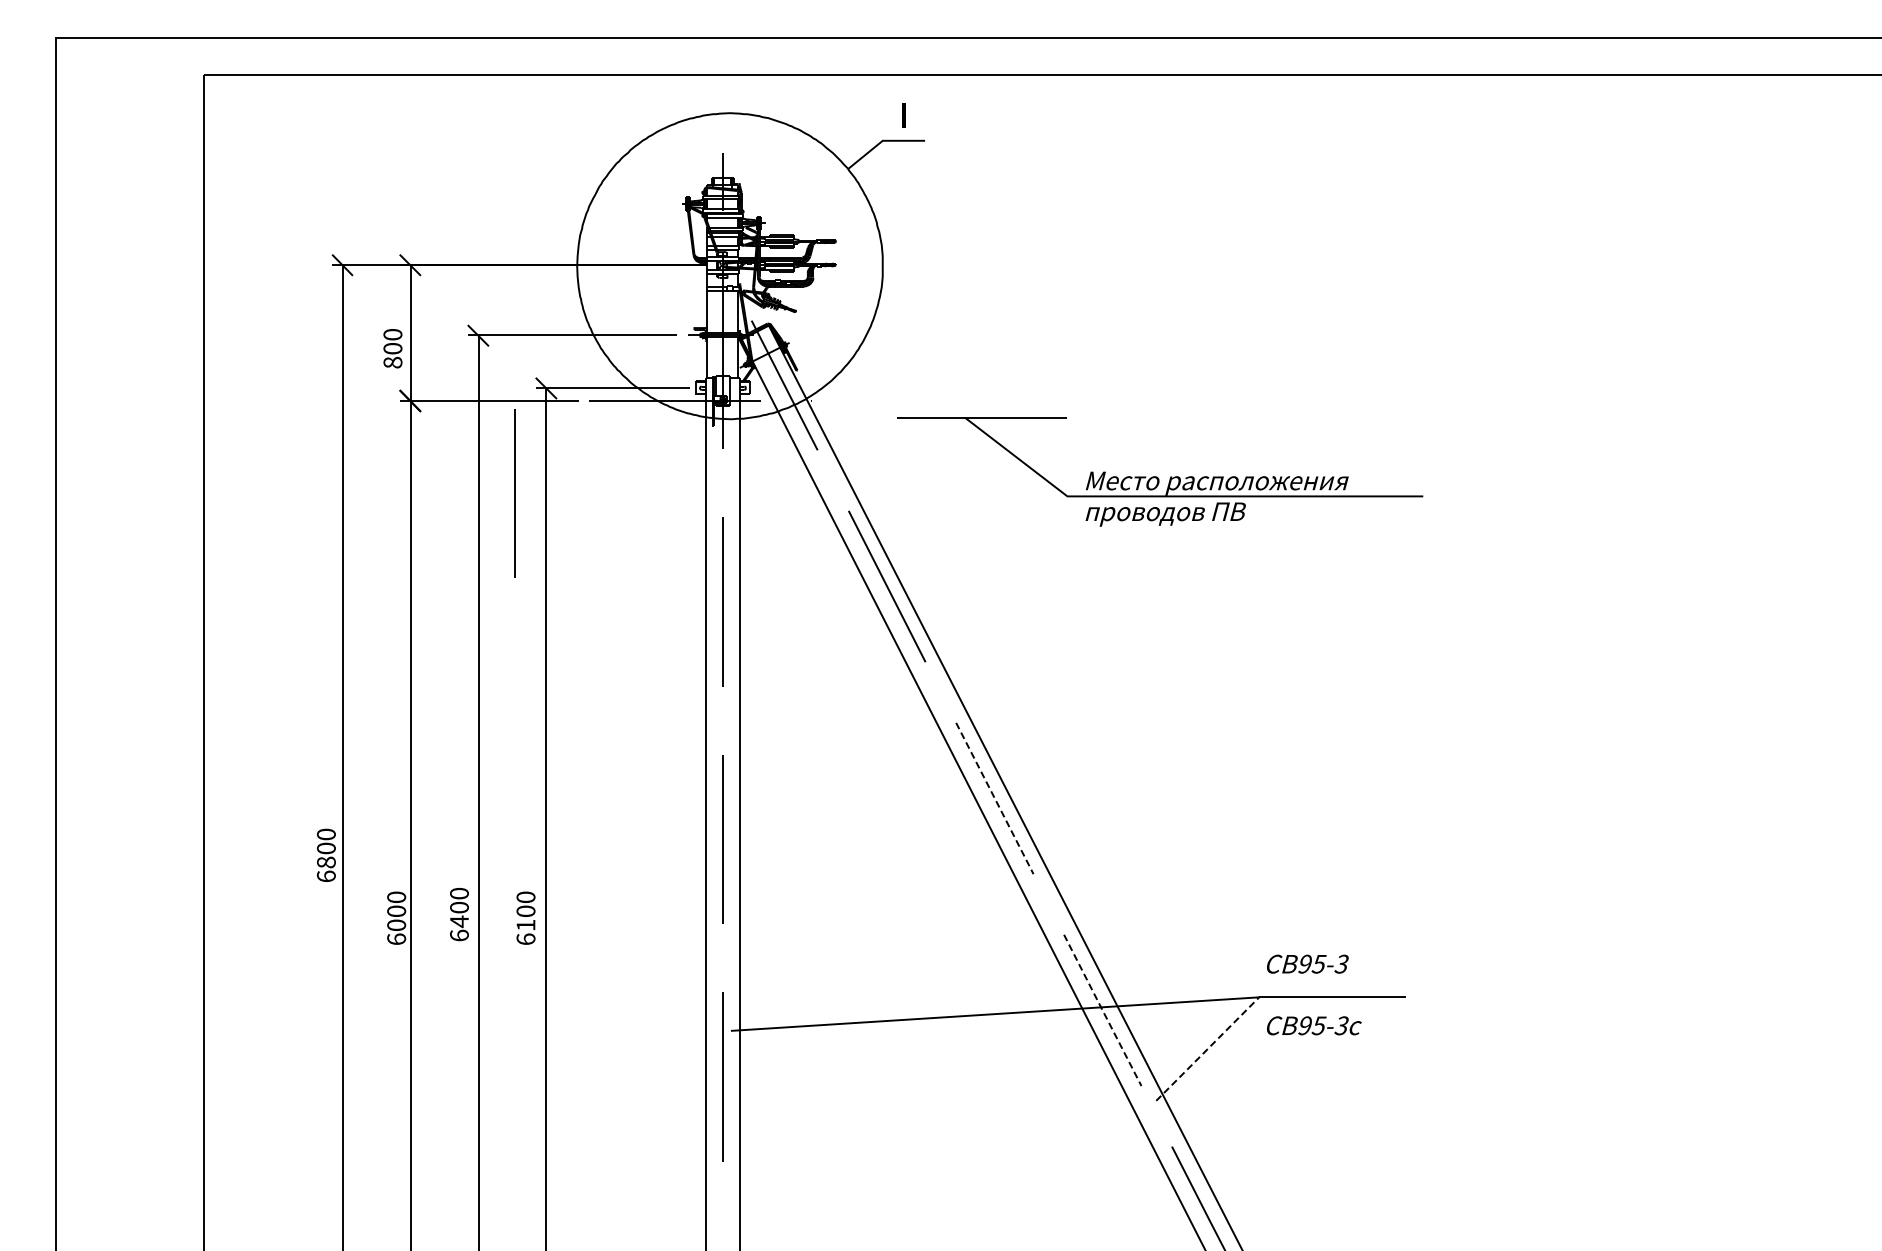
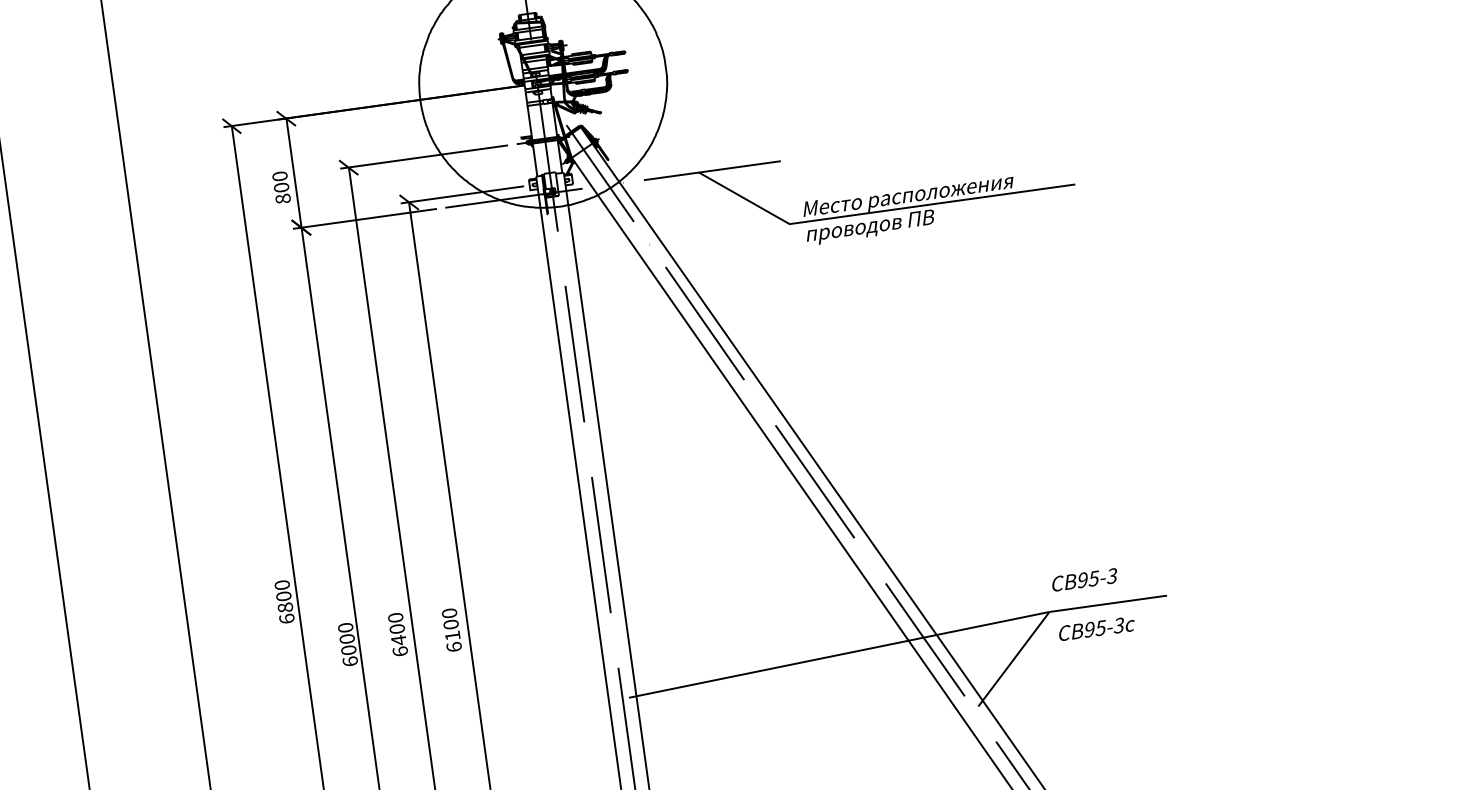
part: (1158, 477) -> (860, 198), moved
line: (514, 493) -> (395, 290), removed
line: (994, 798) -> (814, 481), dashed -> solid
line: (1102, 1010) -> (925, 640), dashed -> solid
line: (1208, 1048) -> (1014, 658), dashed -> solid

